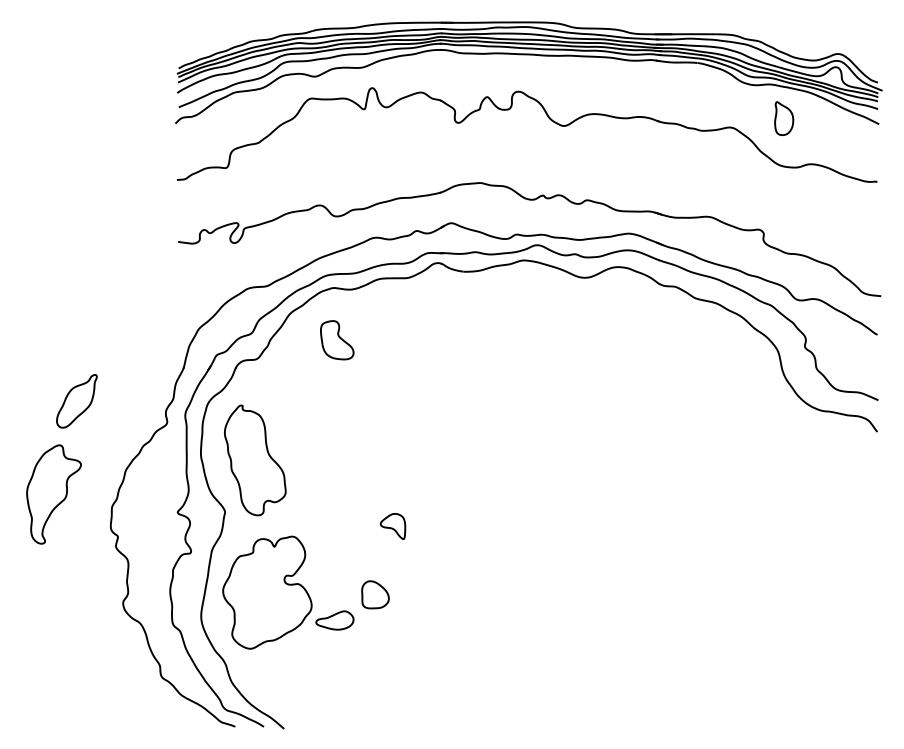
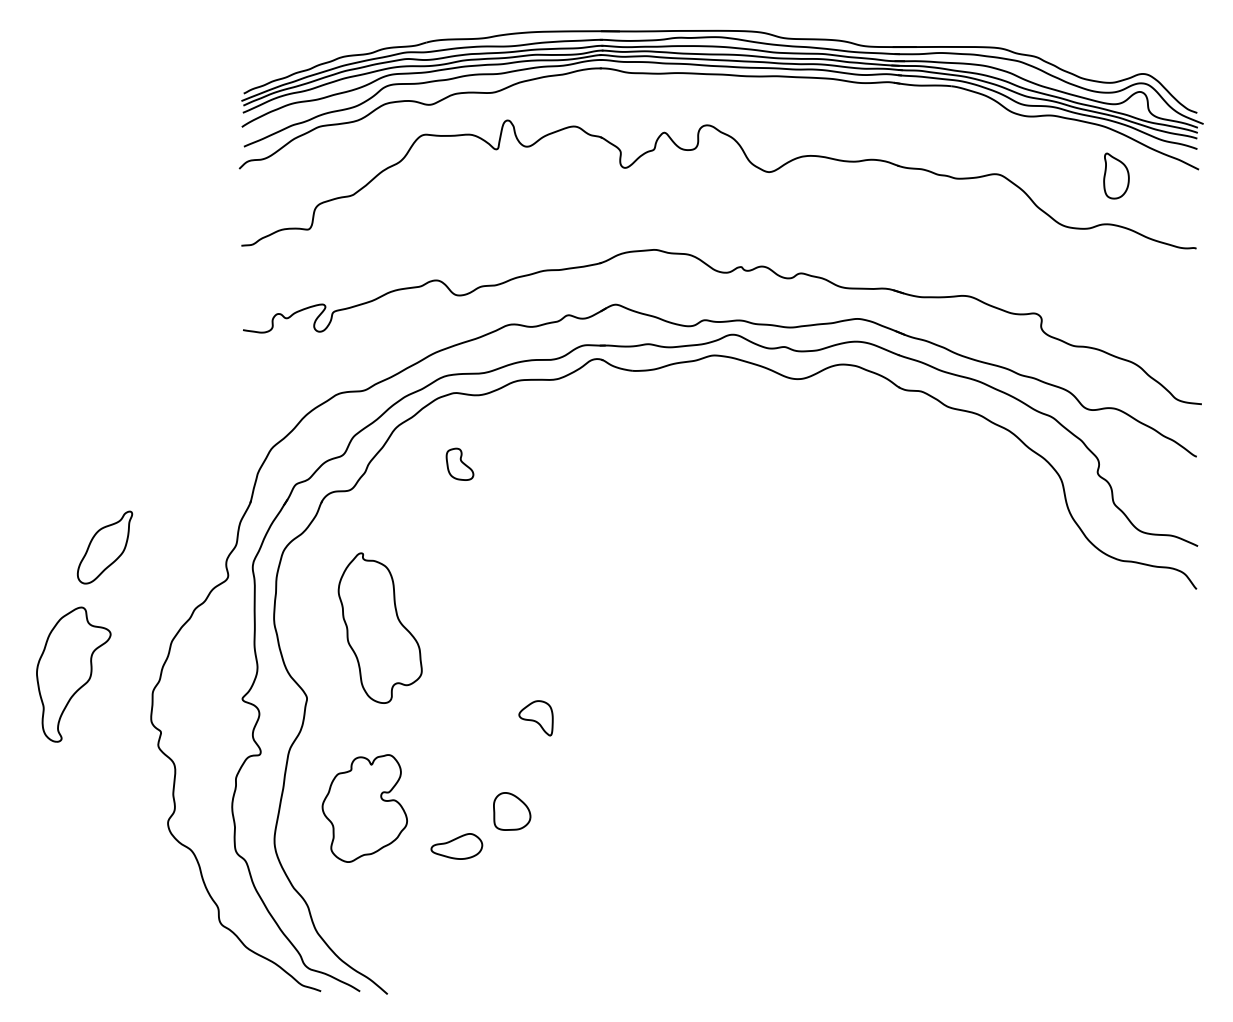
part: (784, 118) -> (1116, 175), moved
part: (336, 340) -> (459, 464), size x0.6
part: (254, 459) -> (379, 627), moved
part: (267, 592) -> (364, 808), size x0.7

